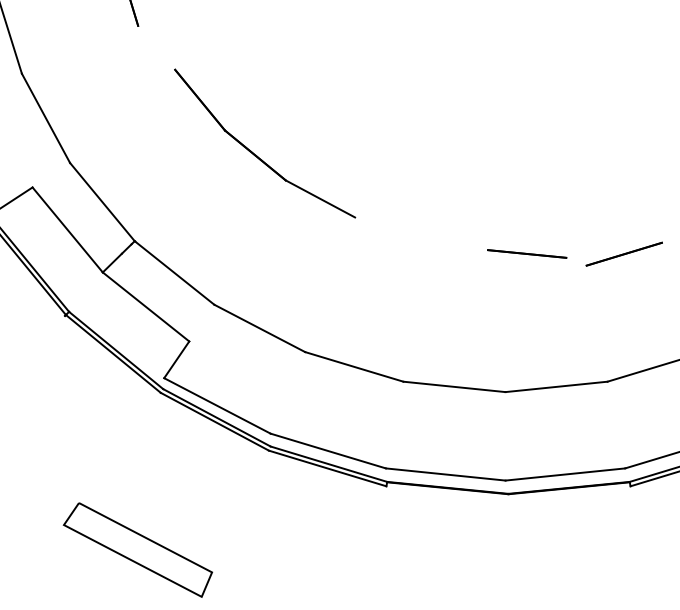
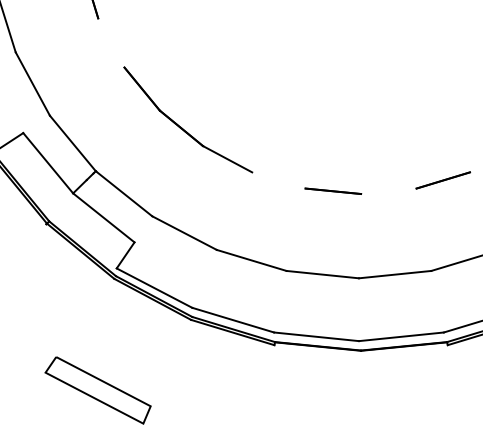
part: (256, 154) -> (182, 127), moved
line: (527, 252) -> (333, 190), moved

